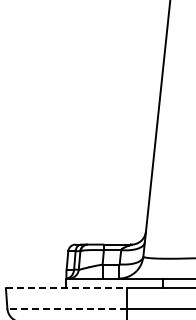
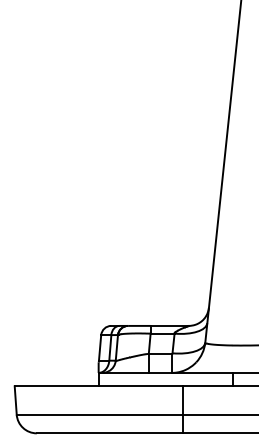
line: (66, 288) -> (98, 386), dashed -> solid
line: (67, 308) -> (100, 414), dashed -> solid

